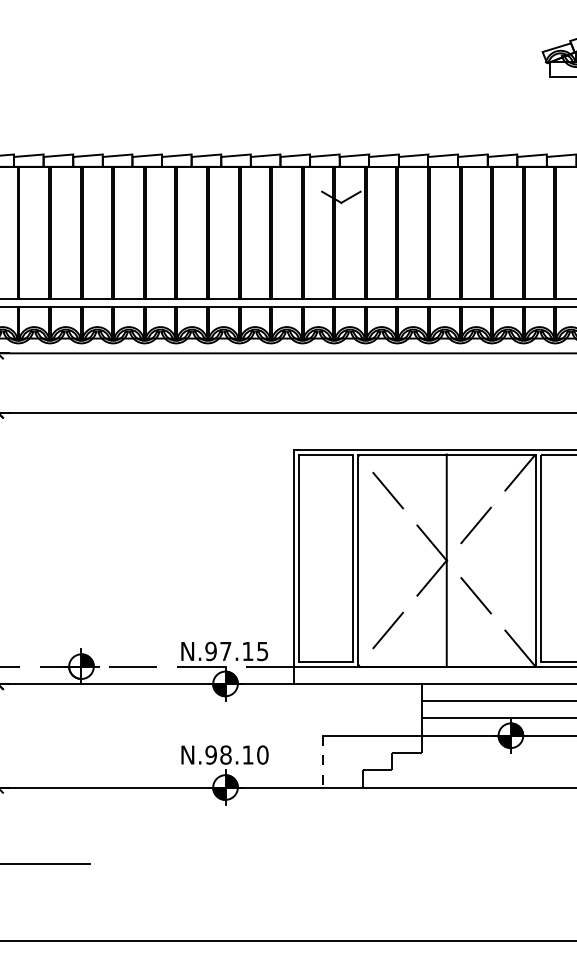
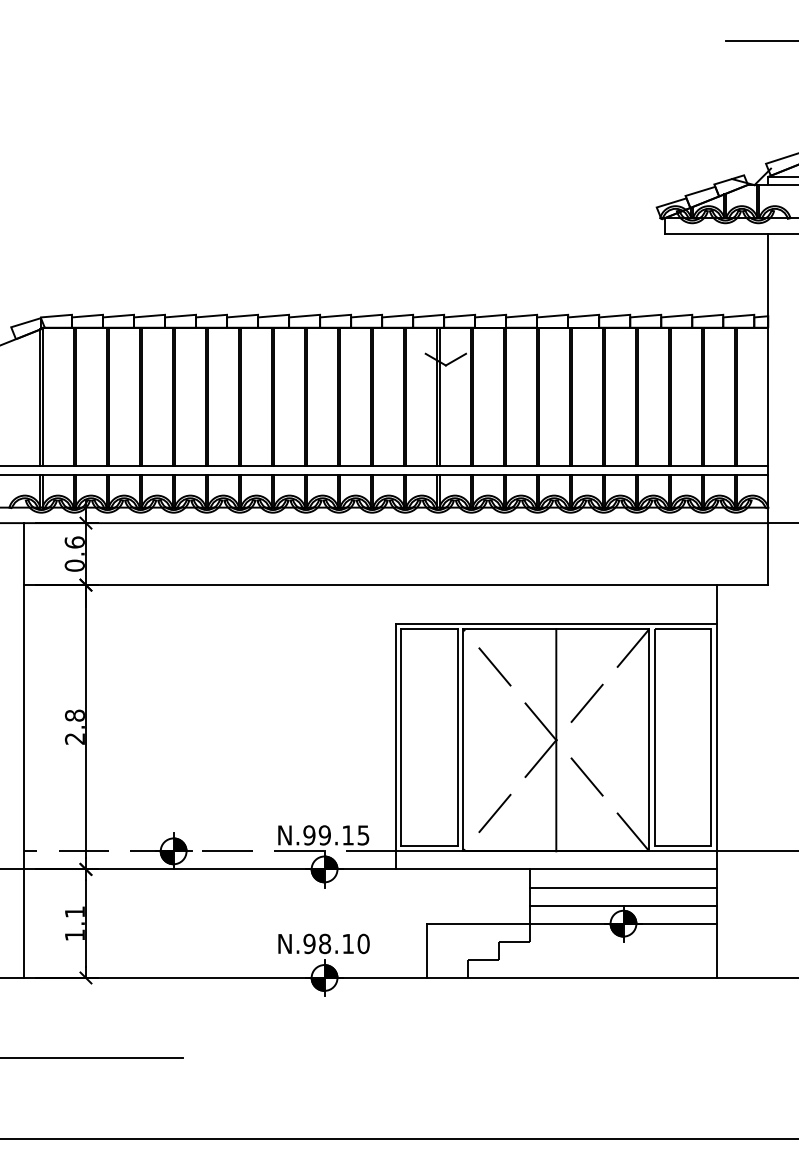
text: (225, 651) -> (324, 835), N.97.15 -> N.99.15
fill: (74, 672) -> (166, 857), added
line: (323, 762) -> (427, 951), dashed -> solid

